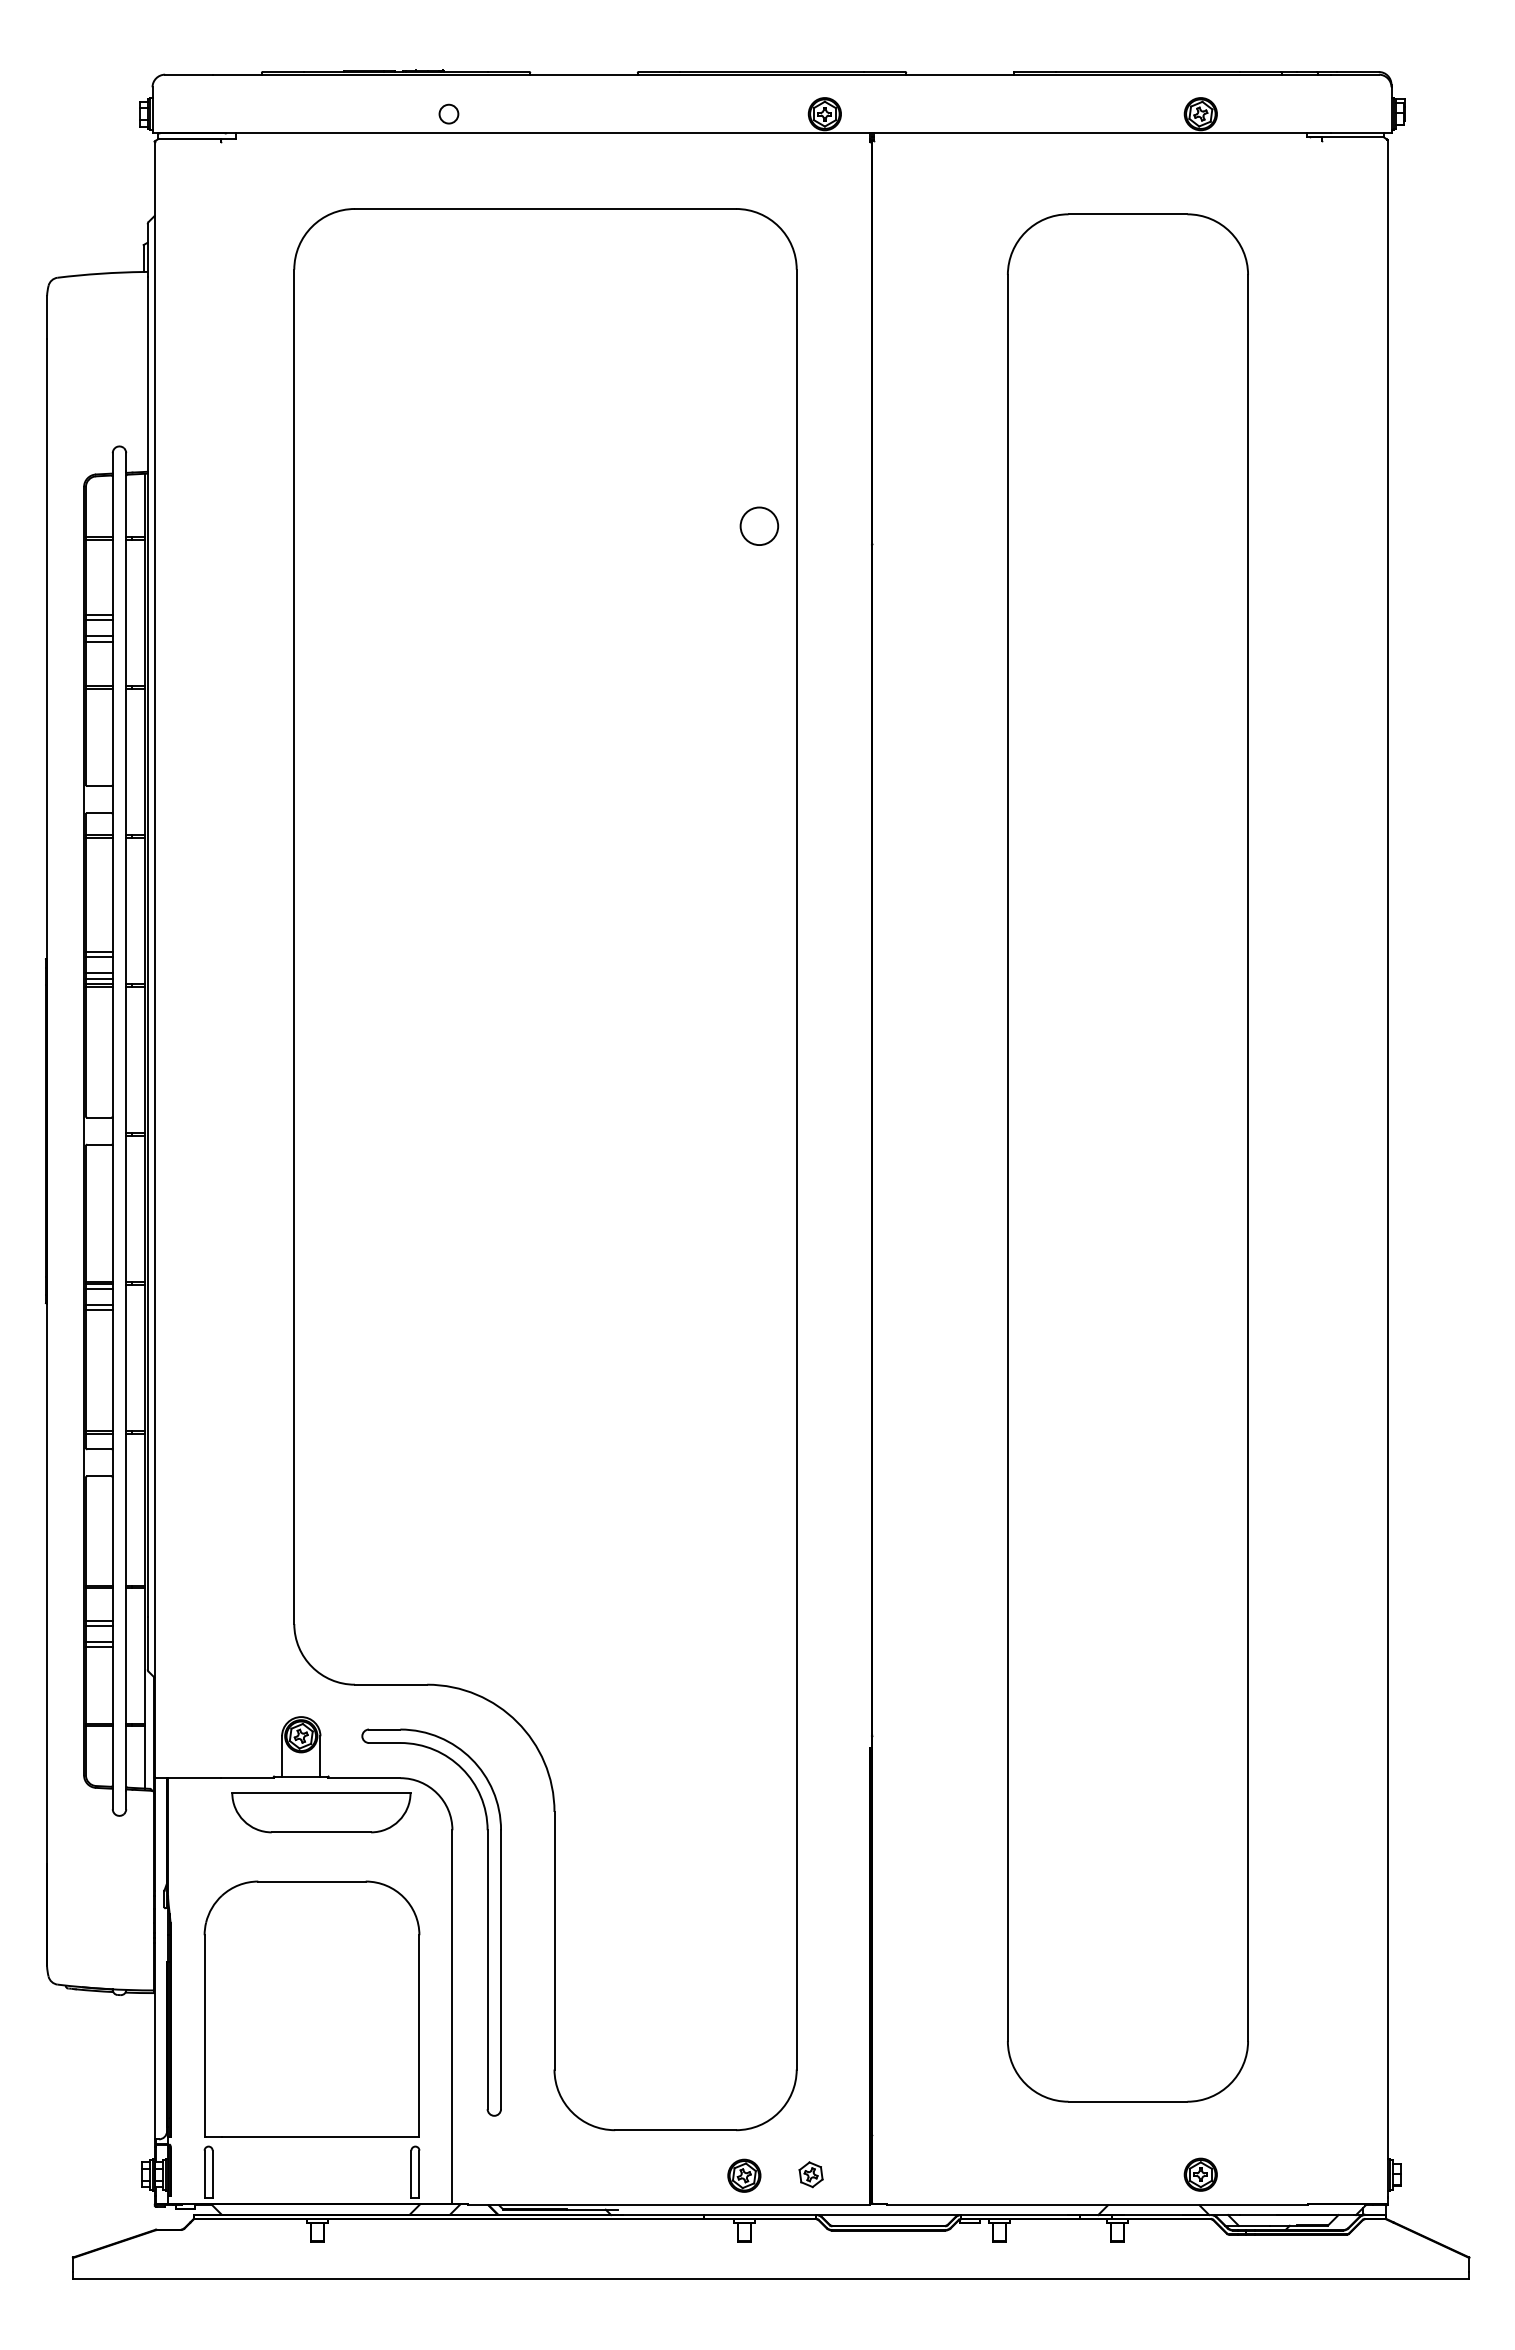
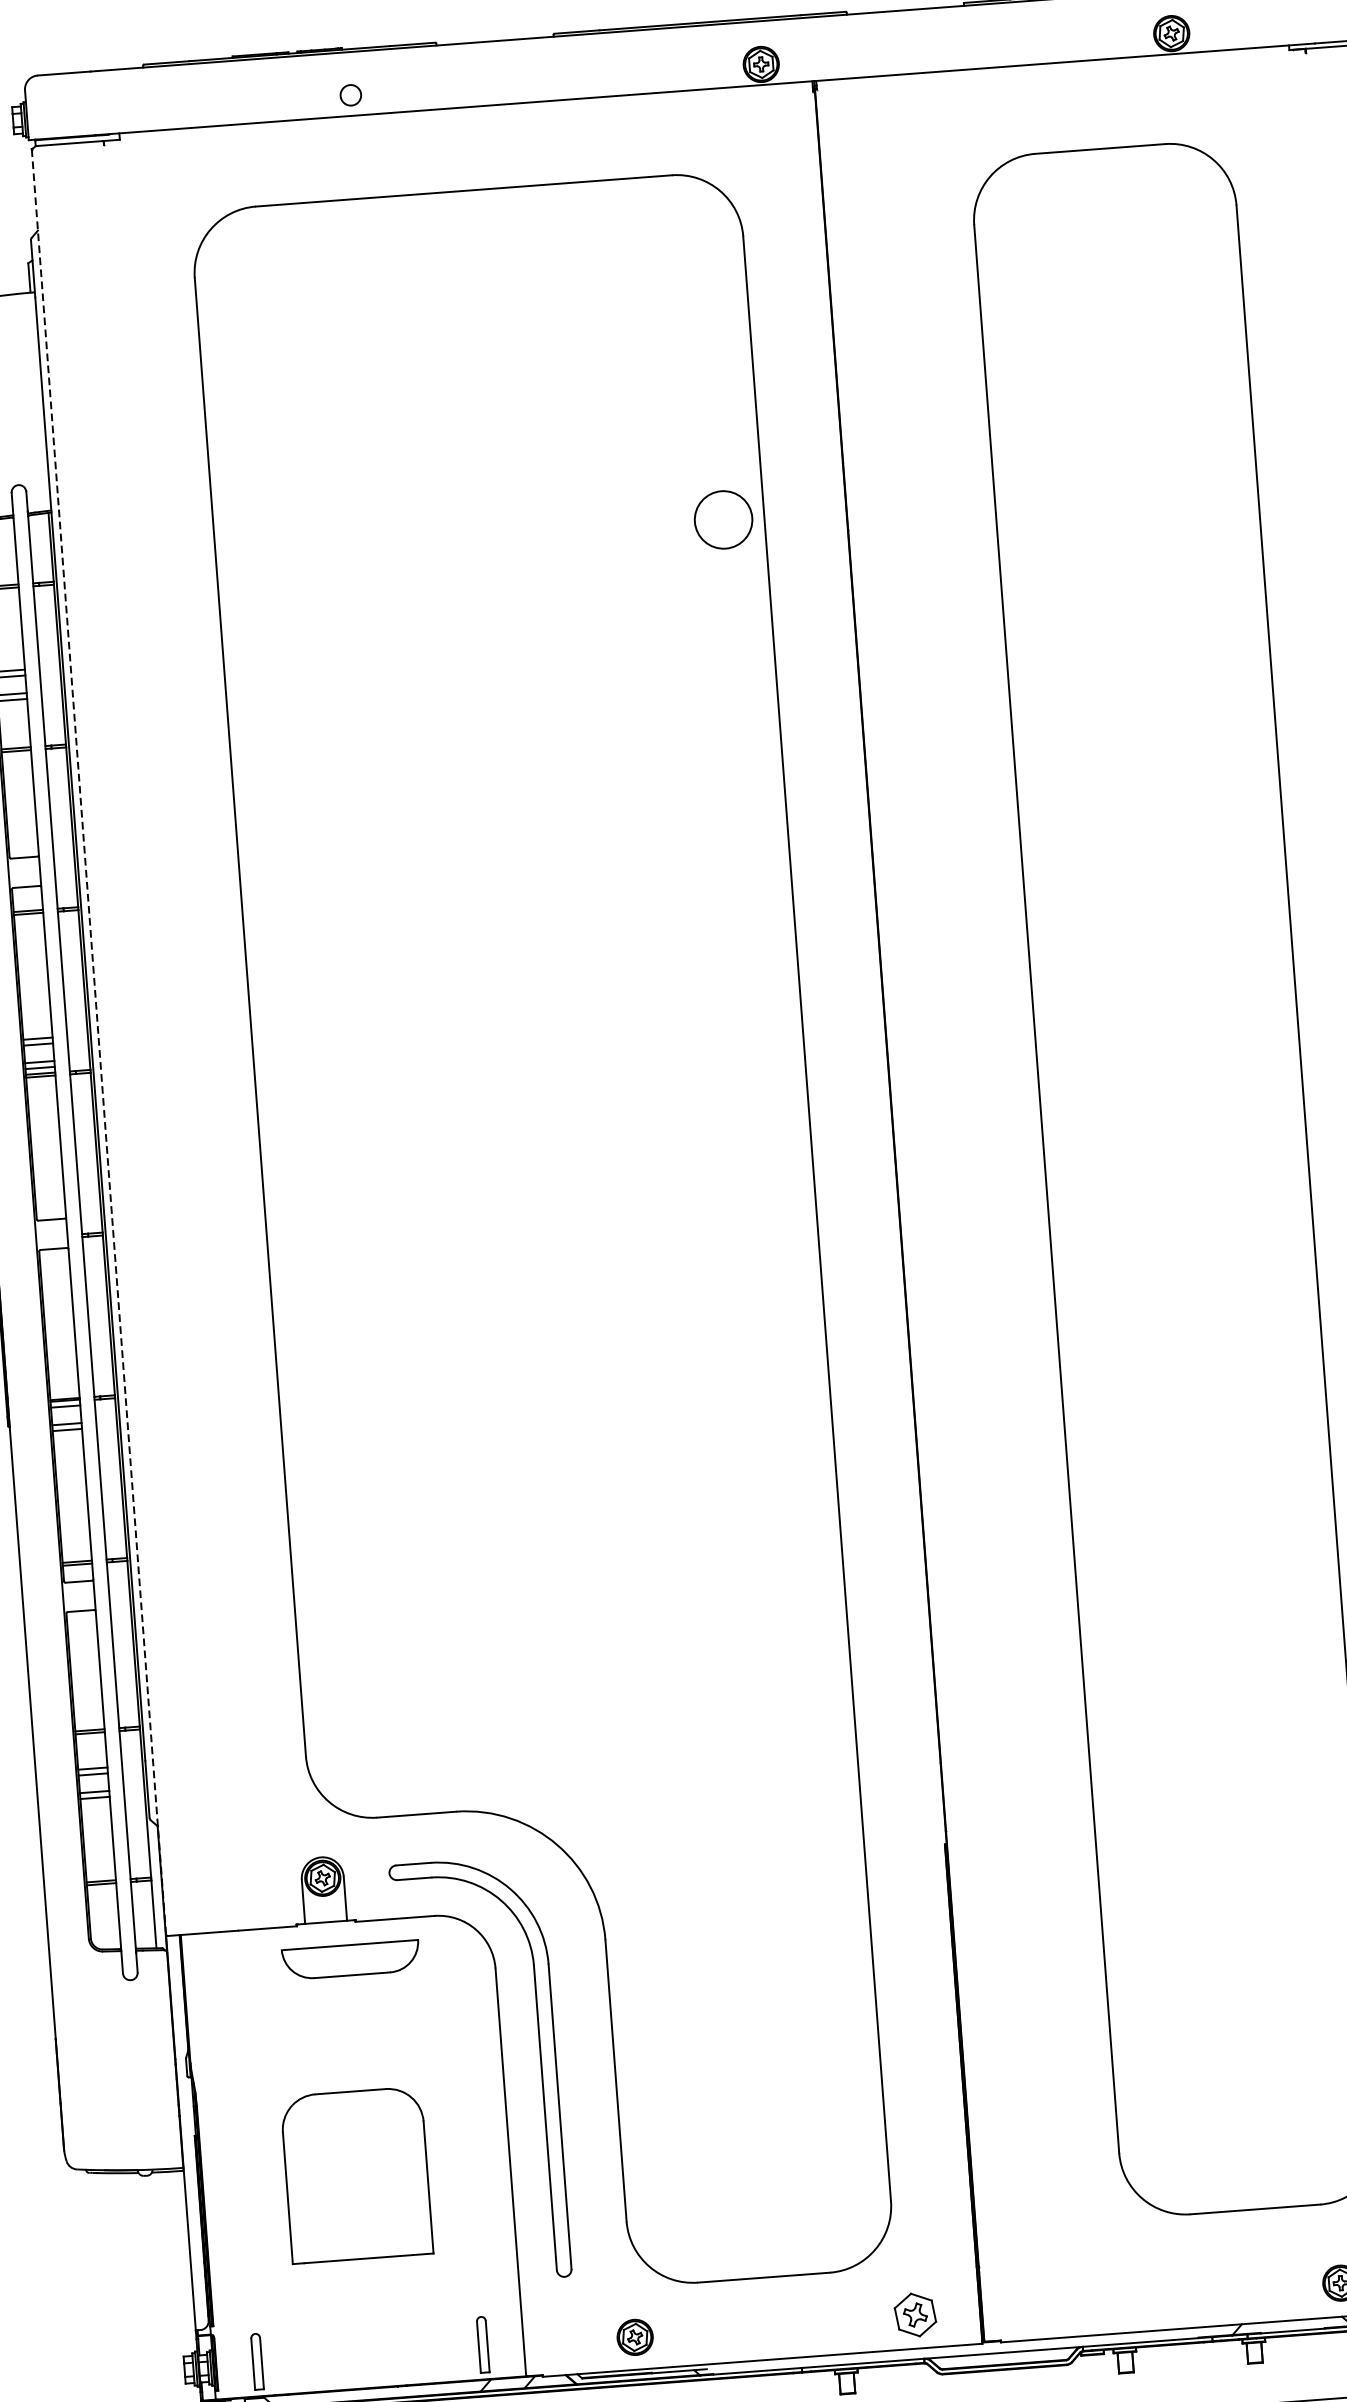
circle: (759, 525) -> (723, 518), size x1.4
line: (154, 958) -> (98, 1041), solid -> dashed
part: (321, 1812) -> (351, 1959), size x0.7
part: (311, 2008) -> (356, 2174), size x0.6
part: (810, 2174) -> (914, 2314), size x1.6
part: (744, 2175) -> (635, 2337), moved

